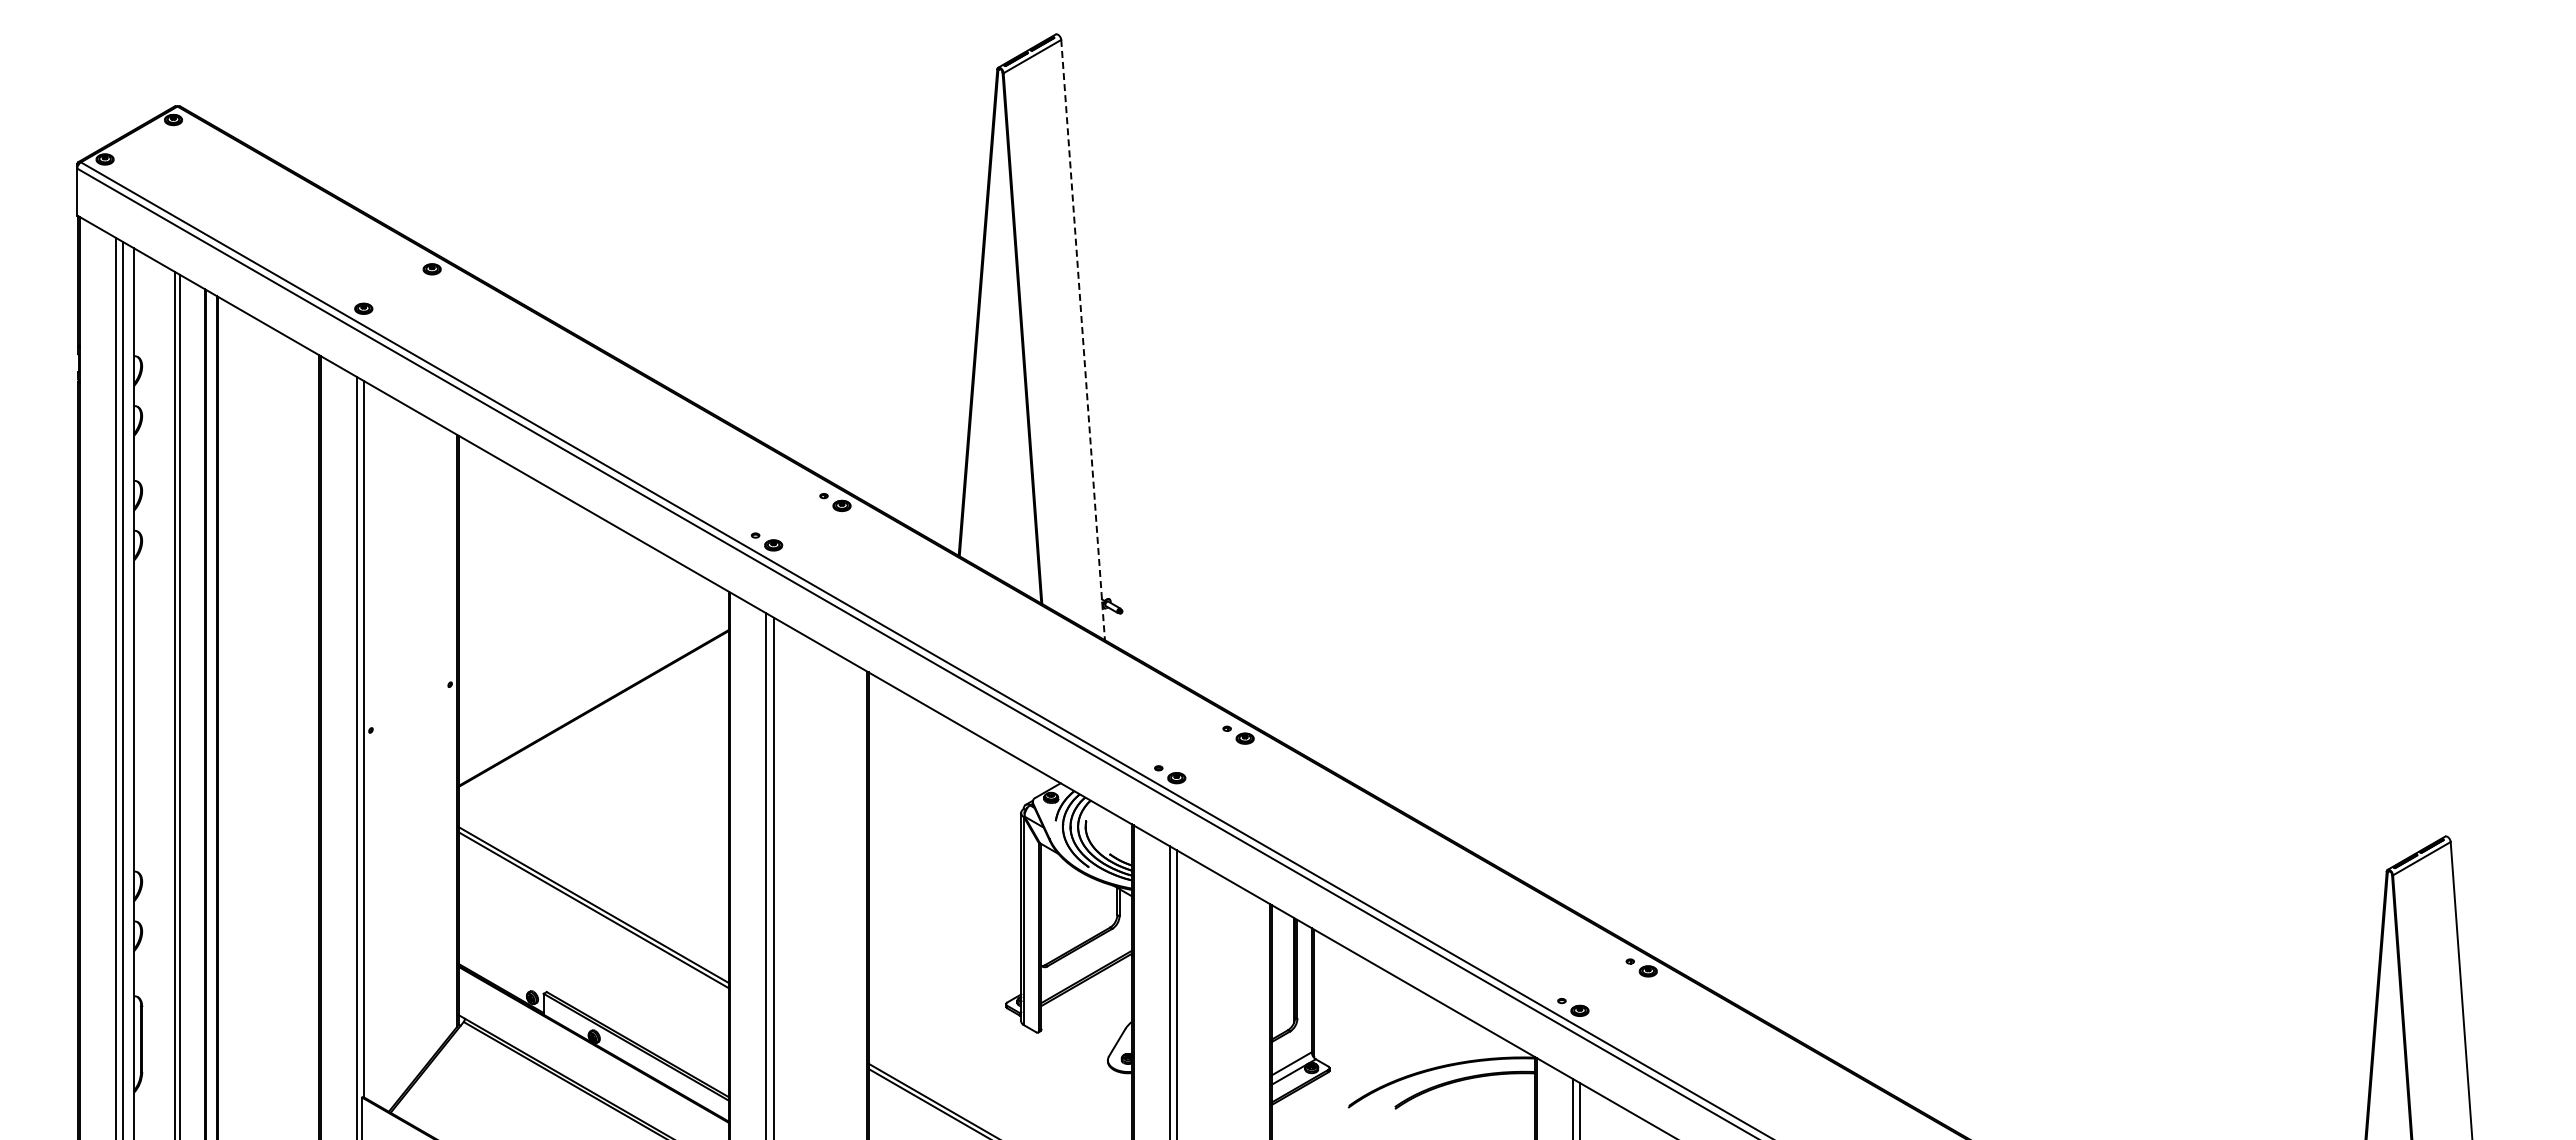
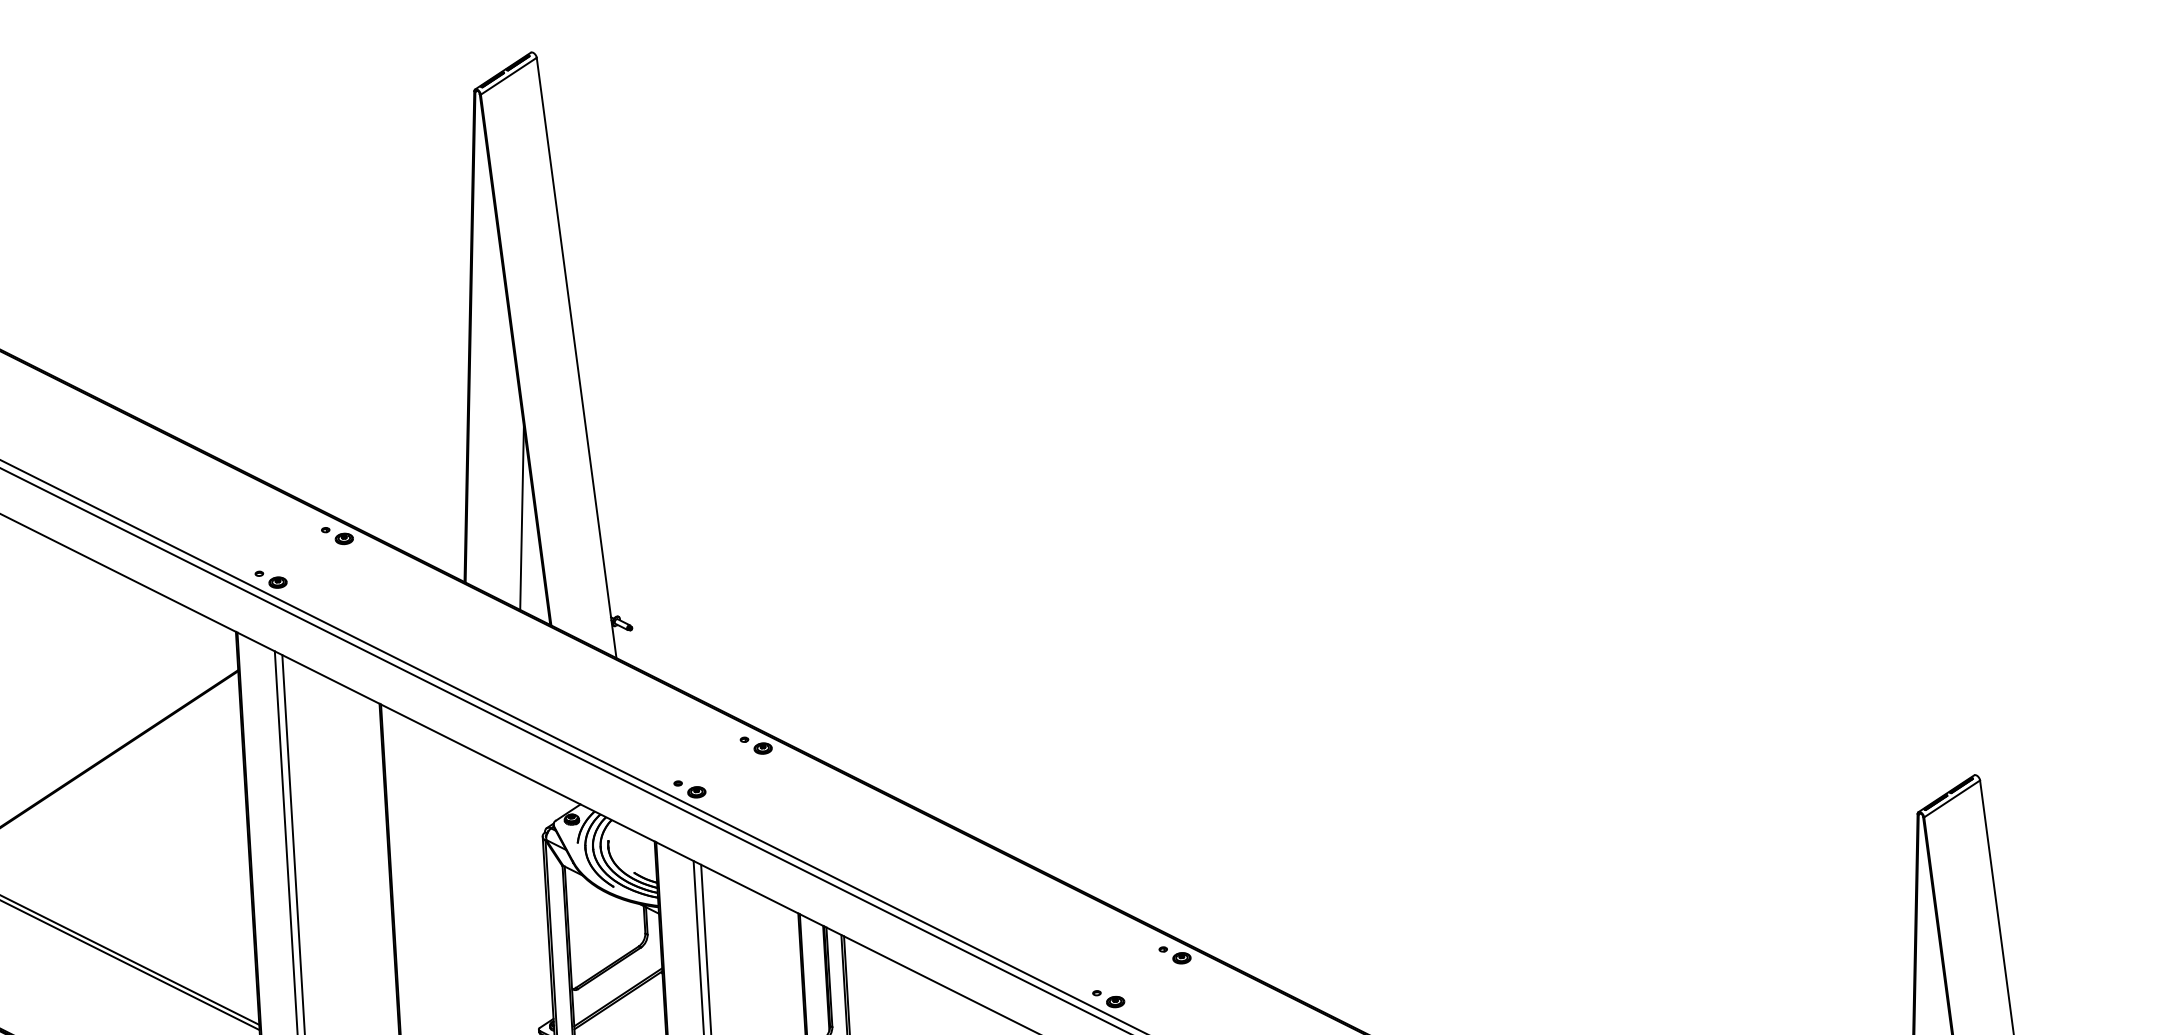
line: (1083, 340) -> (577, 358), dashed -> solid
line: (1019, 495) -> (522, 517), added

